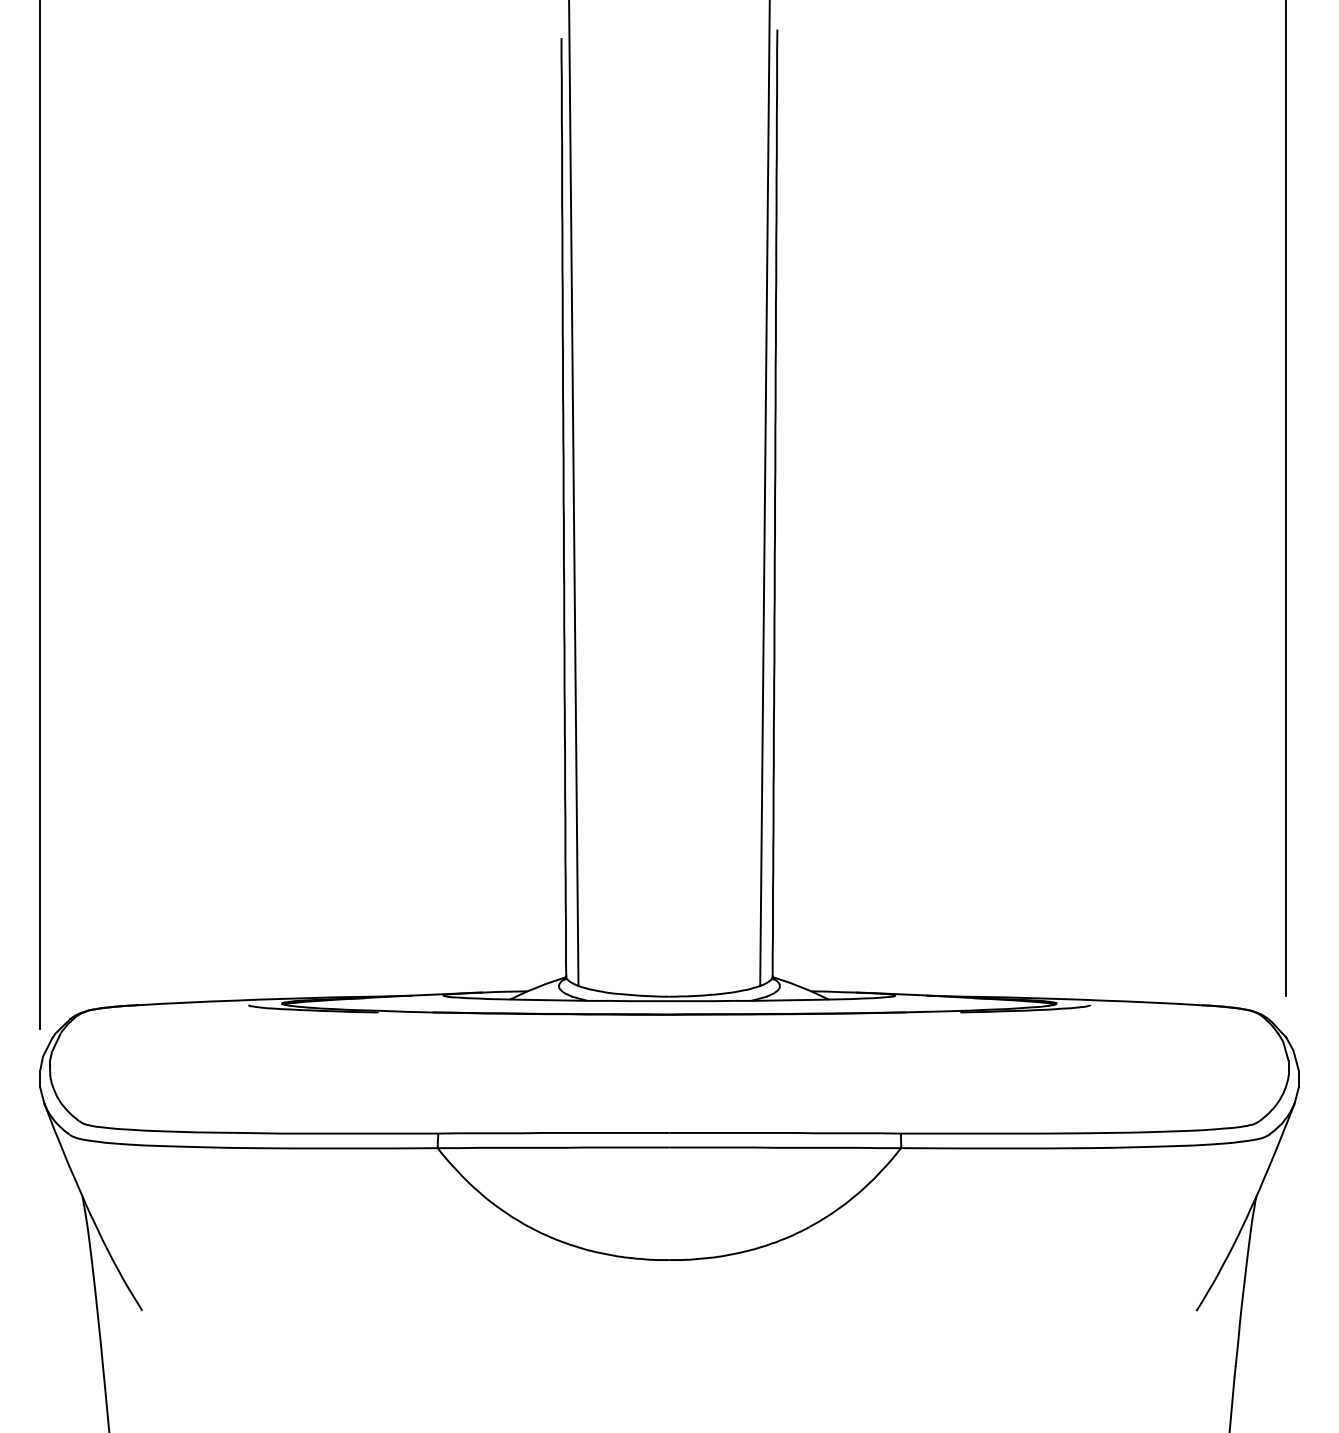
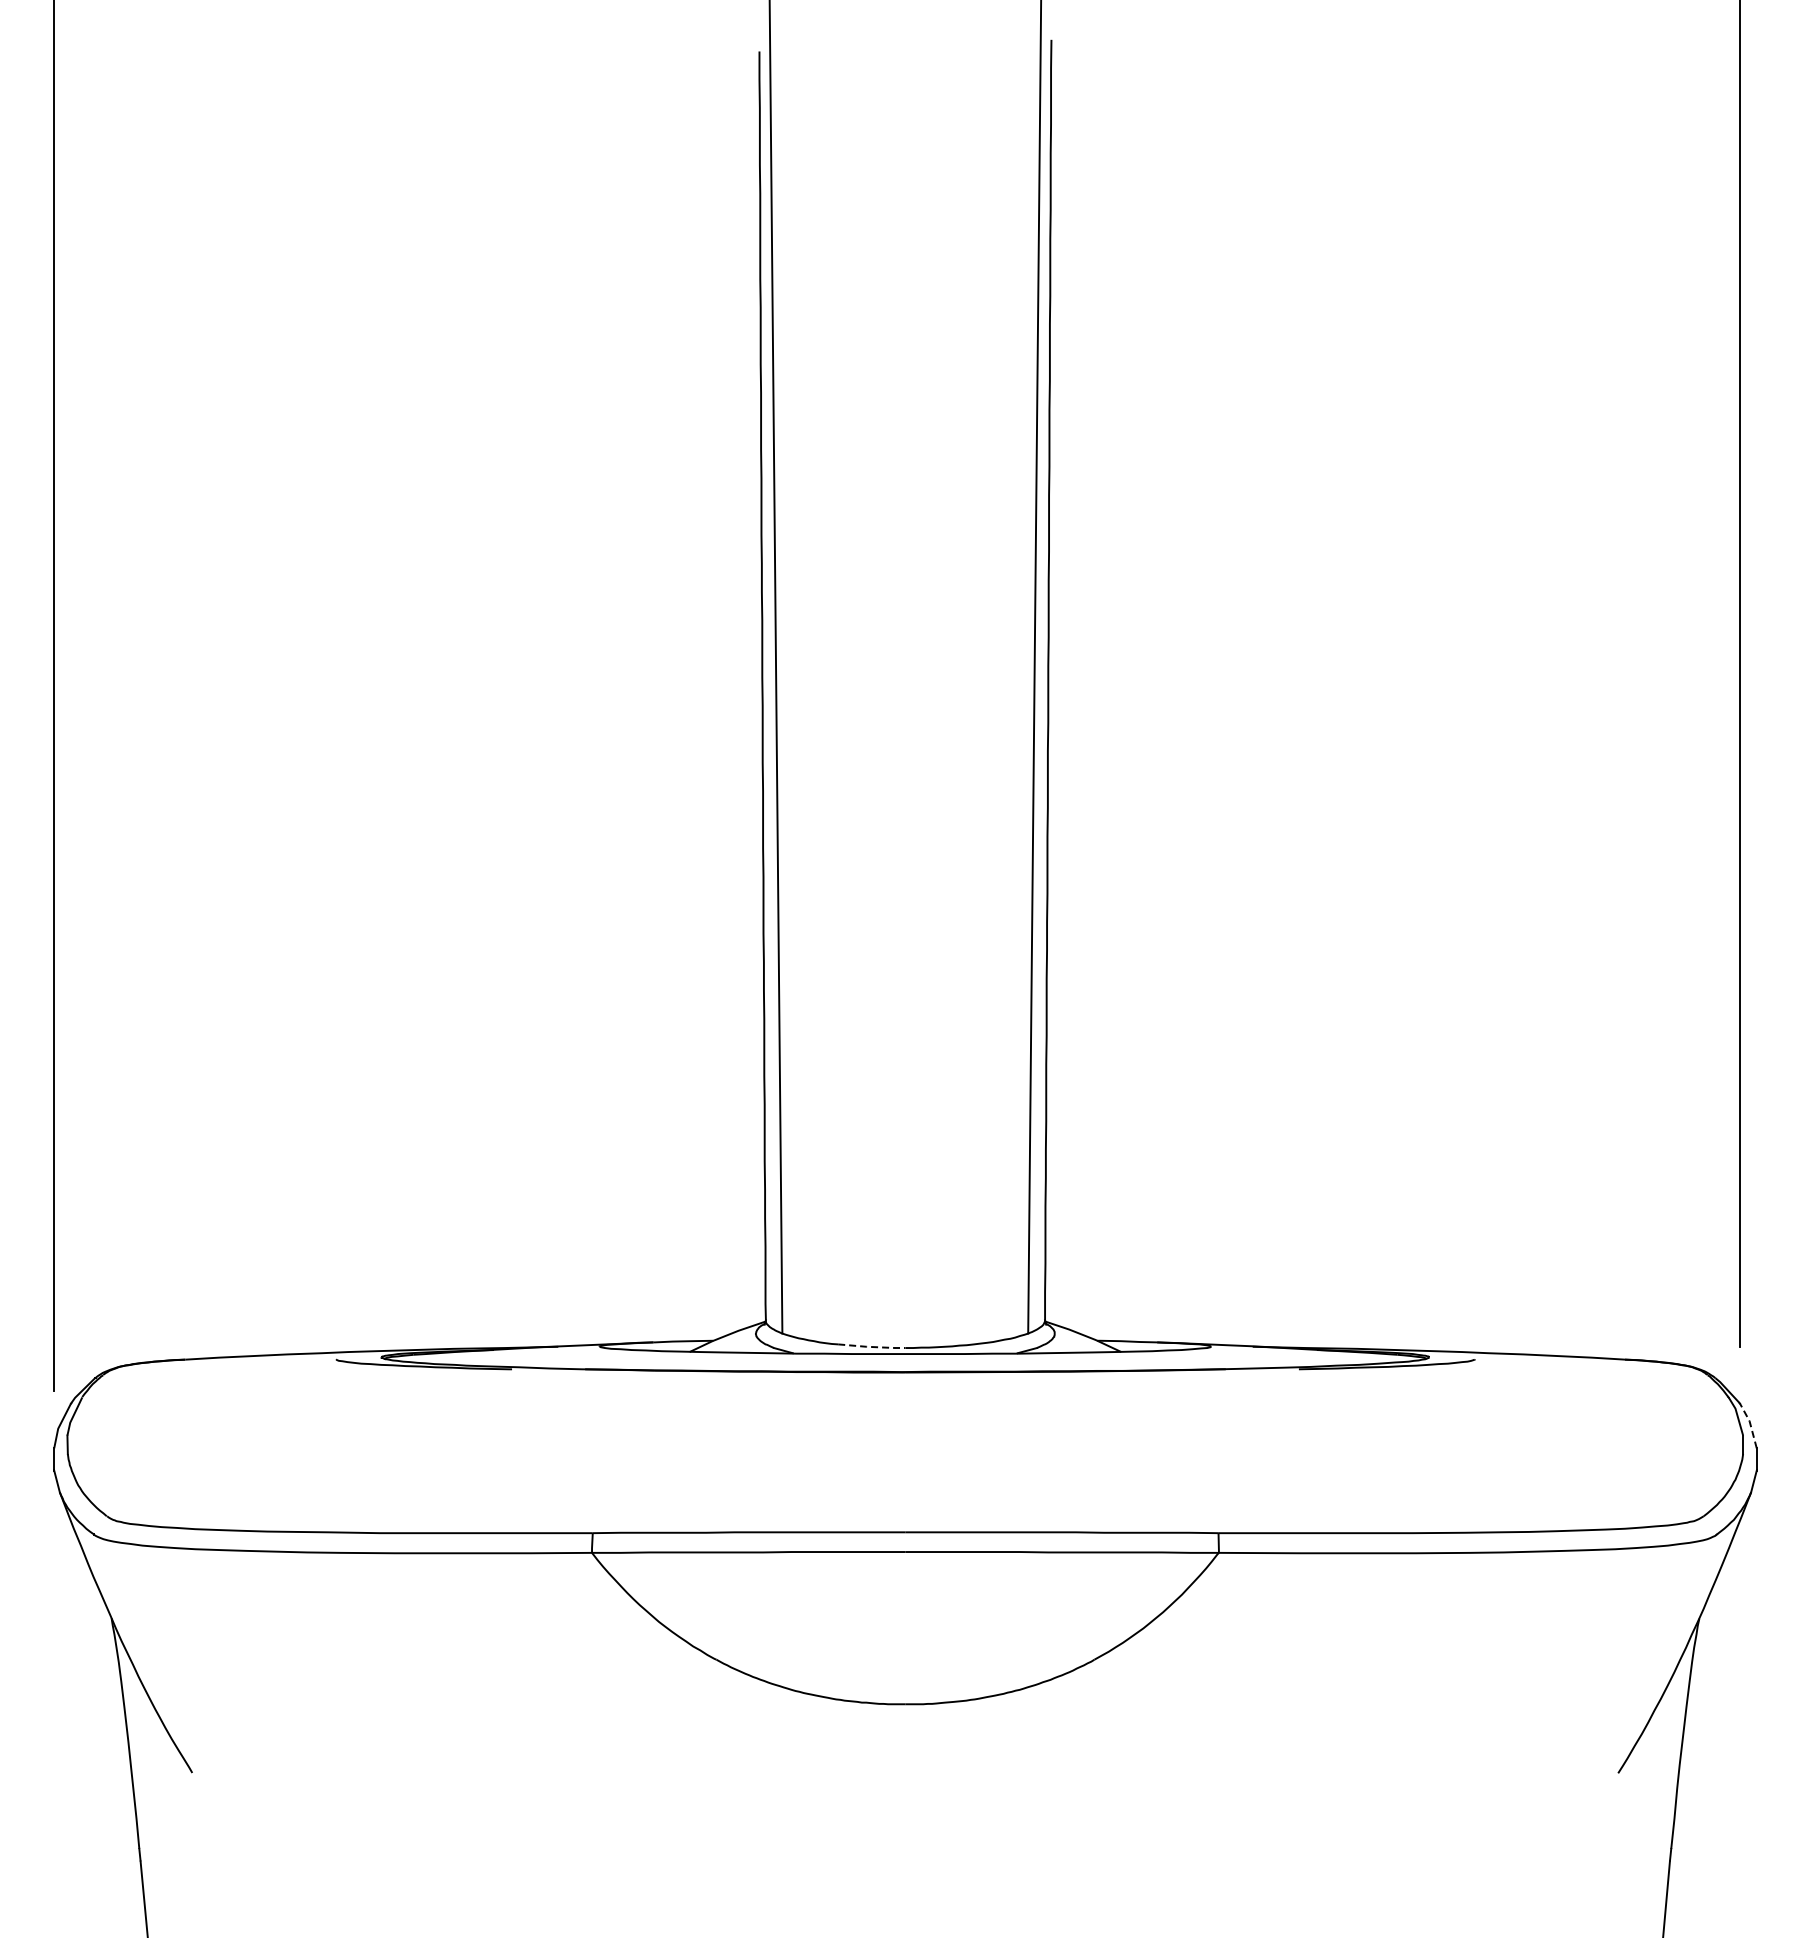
line: (645, 996) -> (872, 1347), solid -> dashed
line: (1294, 1052) -> (1750, 1423), solid -> dashed

